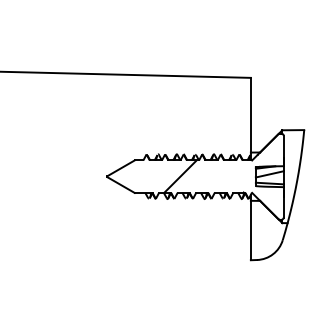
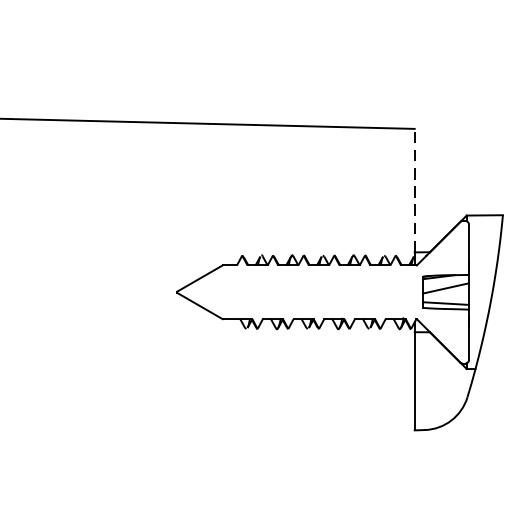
line: (250, 114) -> (414, 189), solid -> dashed
hatch: (183, 173) -> (303, 286), removed

